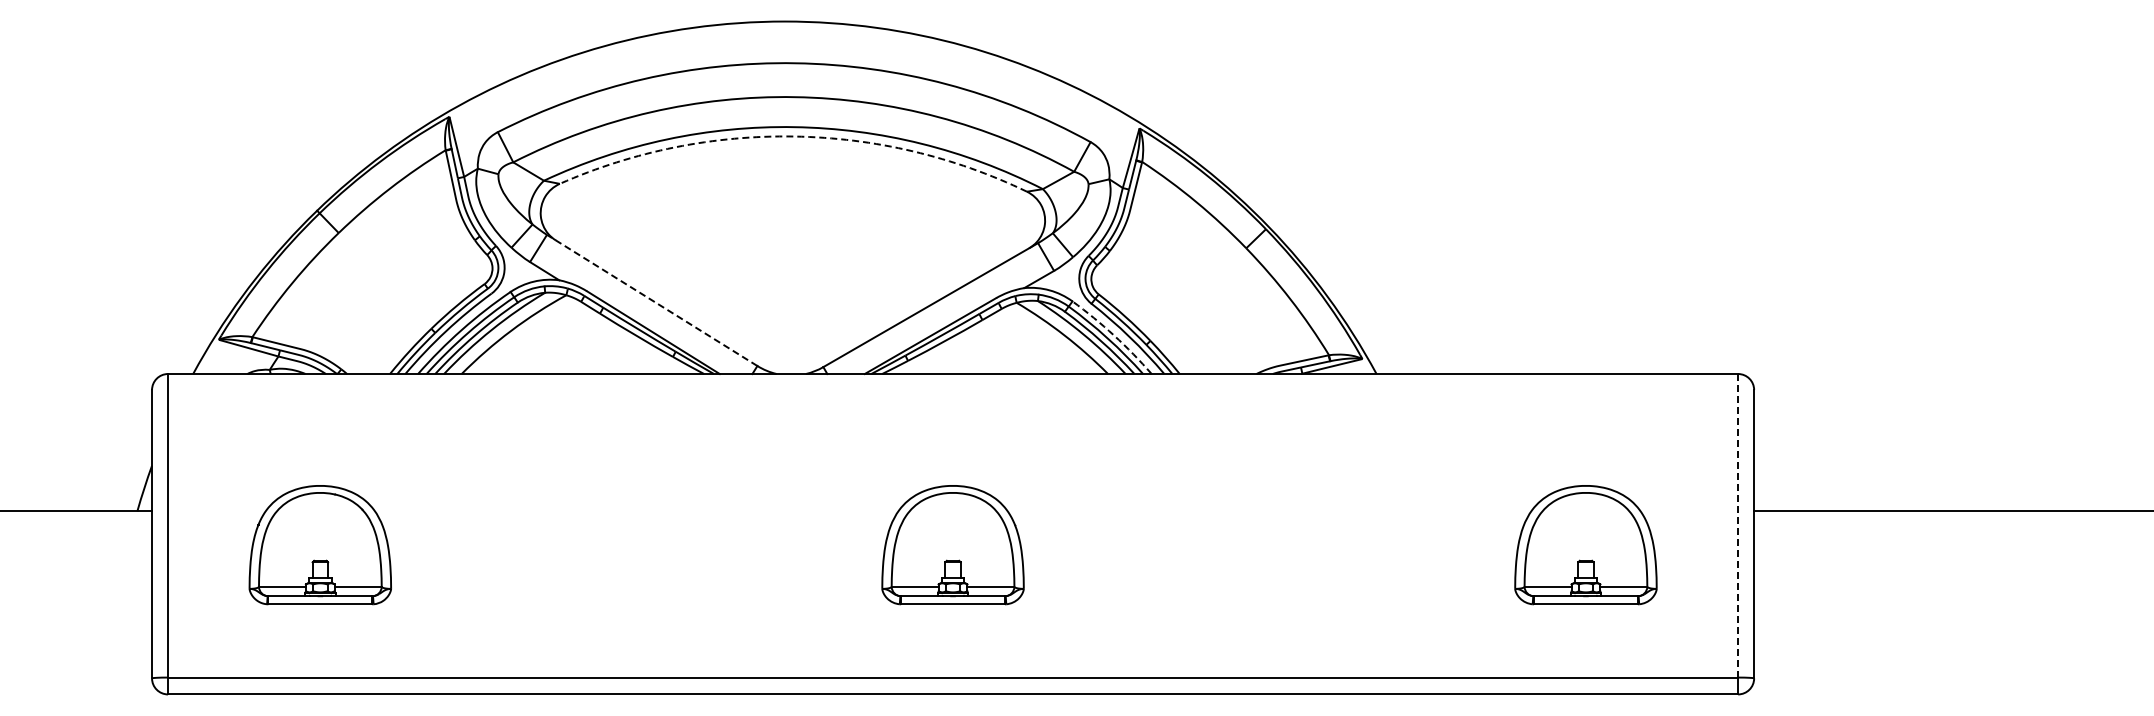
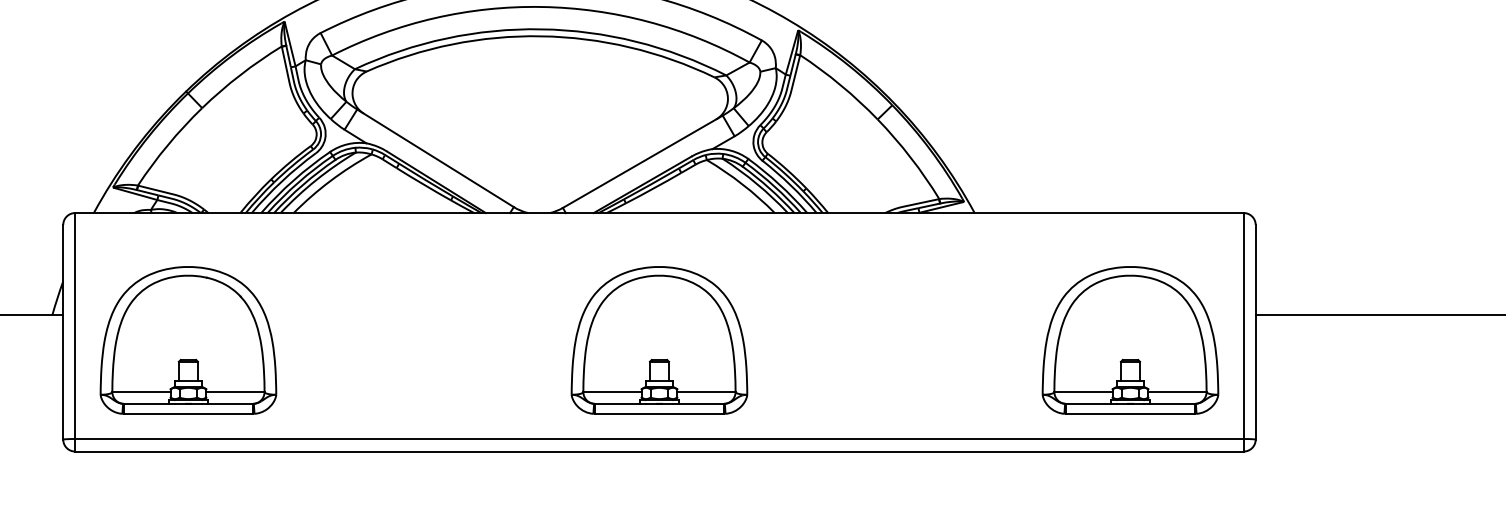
arc: (794, 136) -> (541, 36), dashed -> solid
line: (652, 300) -> (435, 158), dashed -> solid
arc: (1114, 335) -> (779, 184), dashed -> solid
line: (1738, 525) -> (1244, 325), dashed -> solid
part: (320, 544) -> (188, 339), size x1.67
part: (952, 544) -> (659, 339), size x1.67
part: (1585, 544) -> (1130, 339), size x1.67

